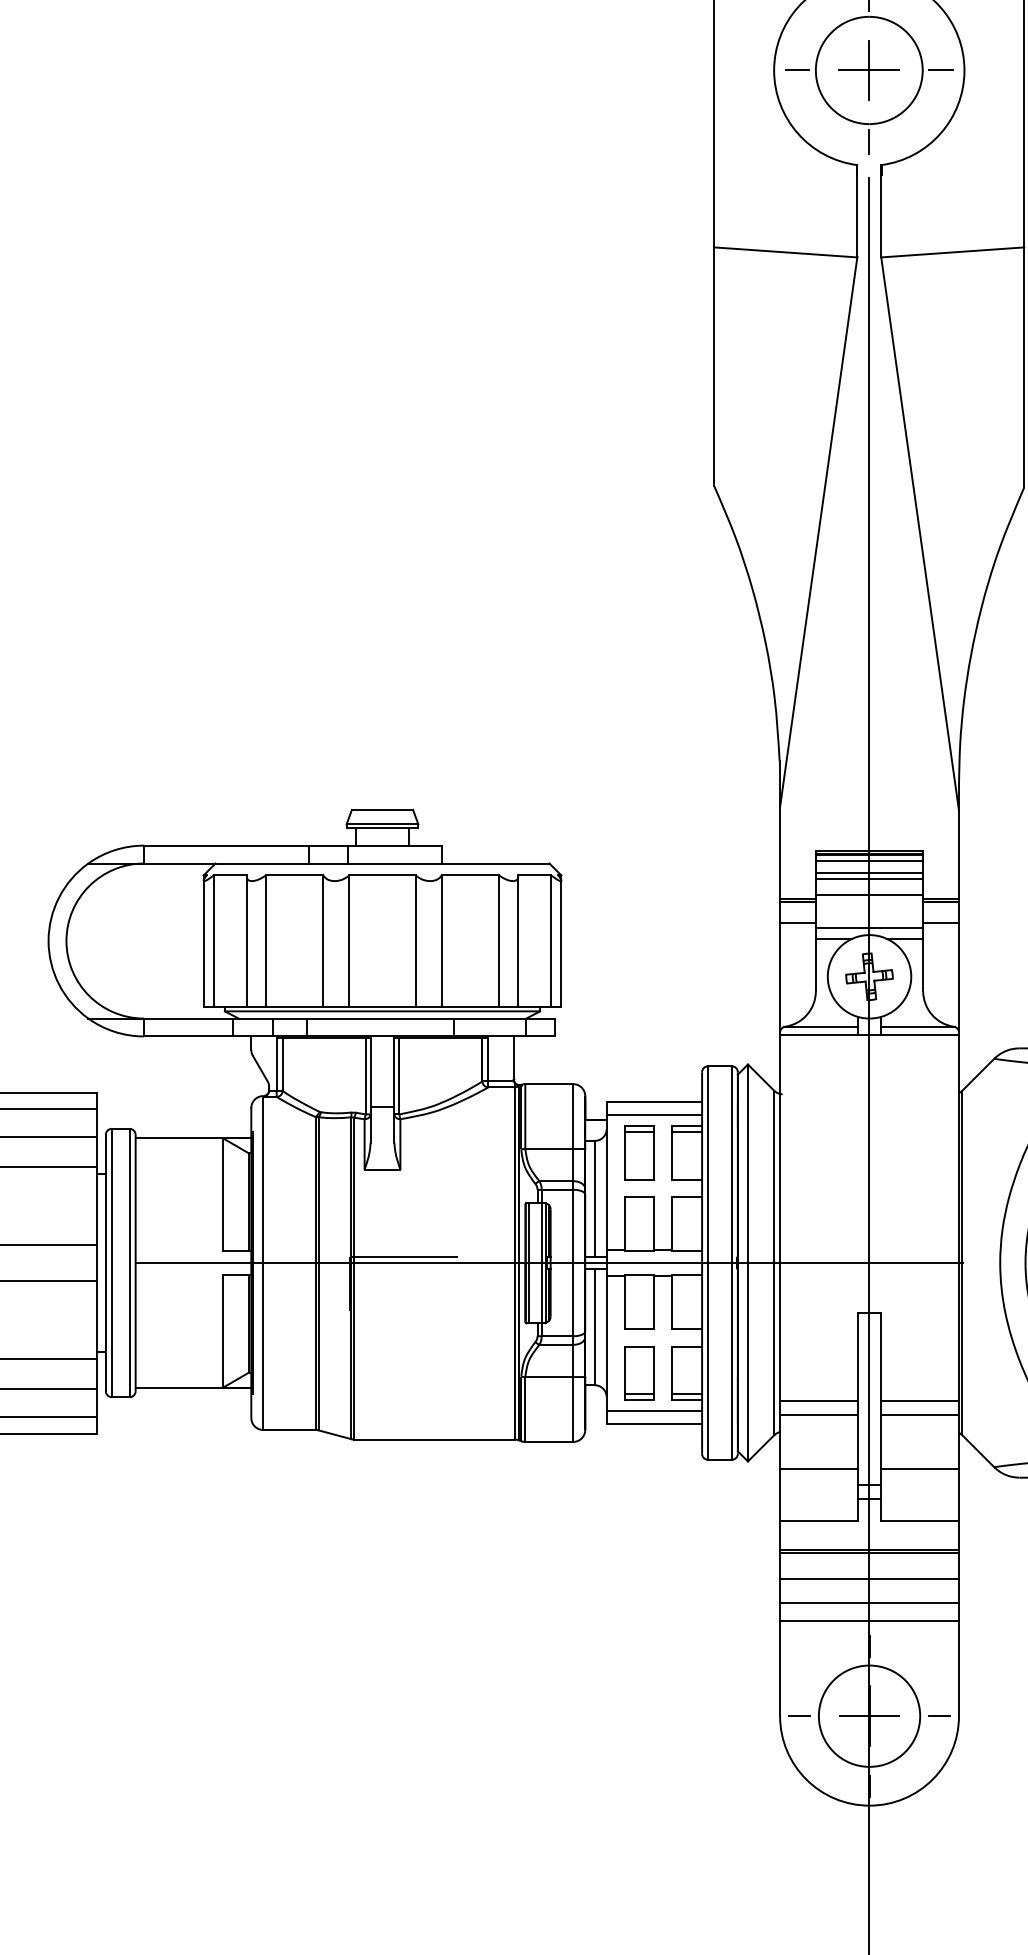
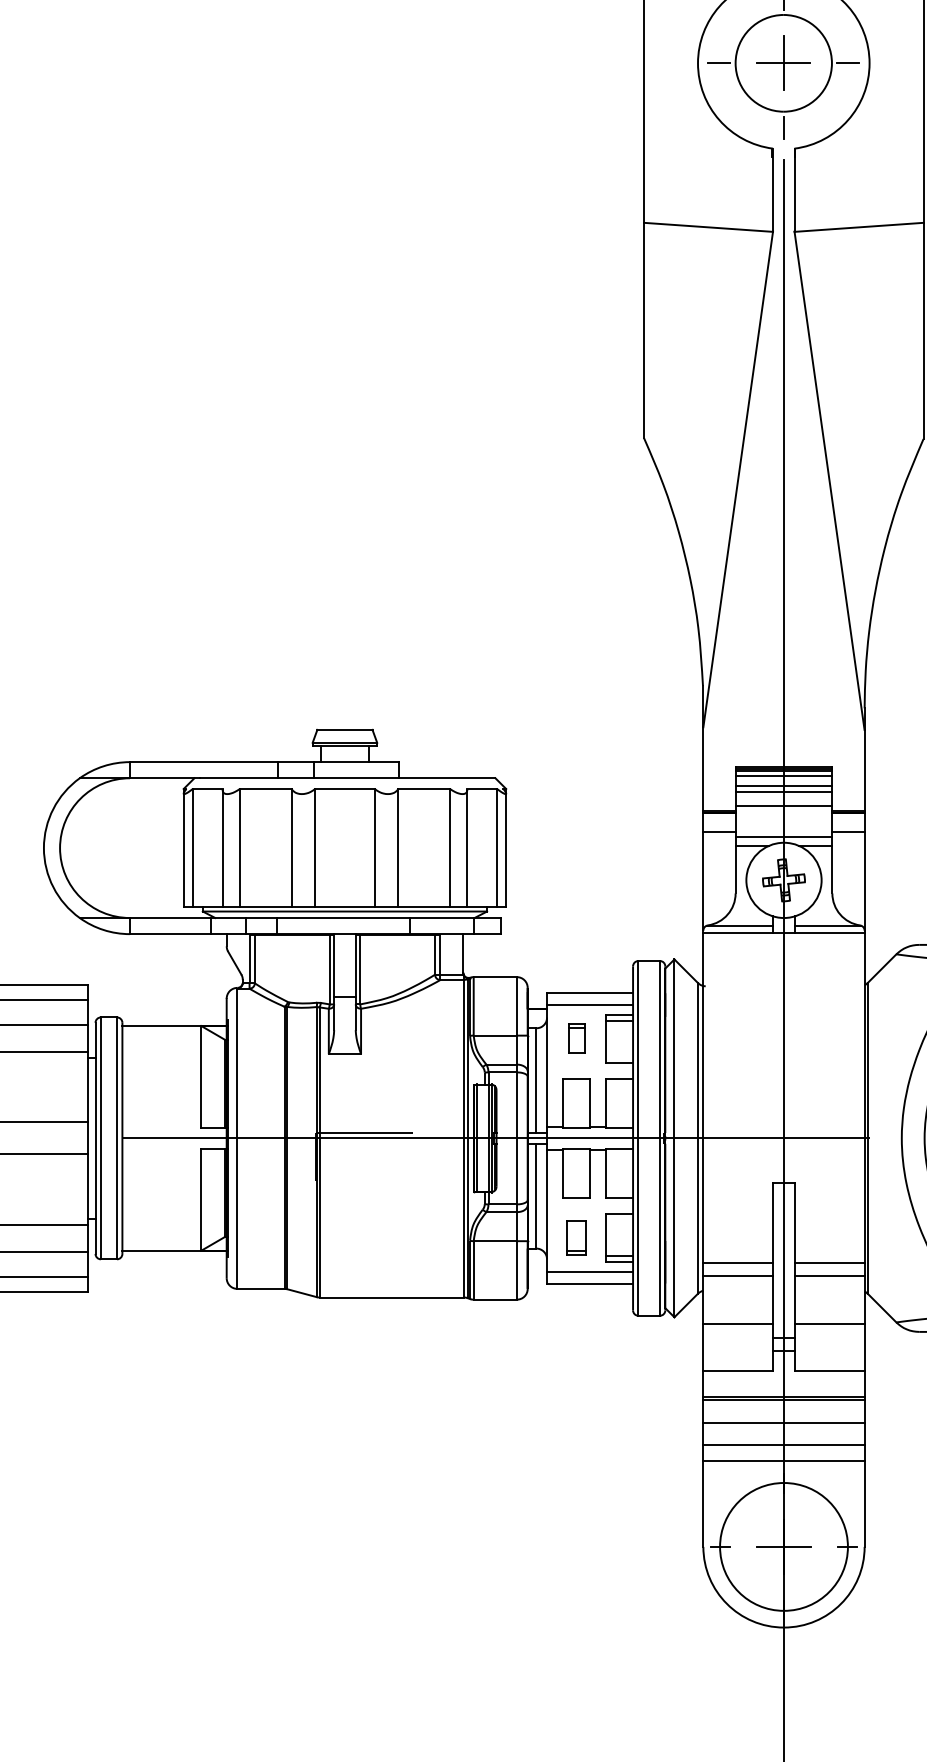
part: (639, 1152) -> (576, 1038), size x0.6
part: (639, 1372) -> (576, 1237), size x0.7
circle: (868, 1715) -> (783, 1546), size x1.4

